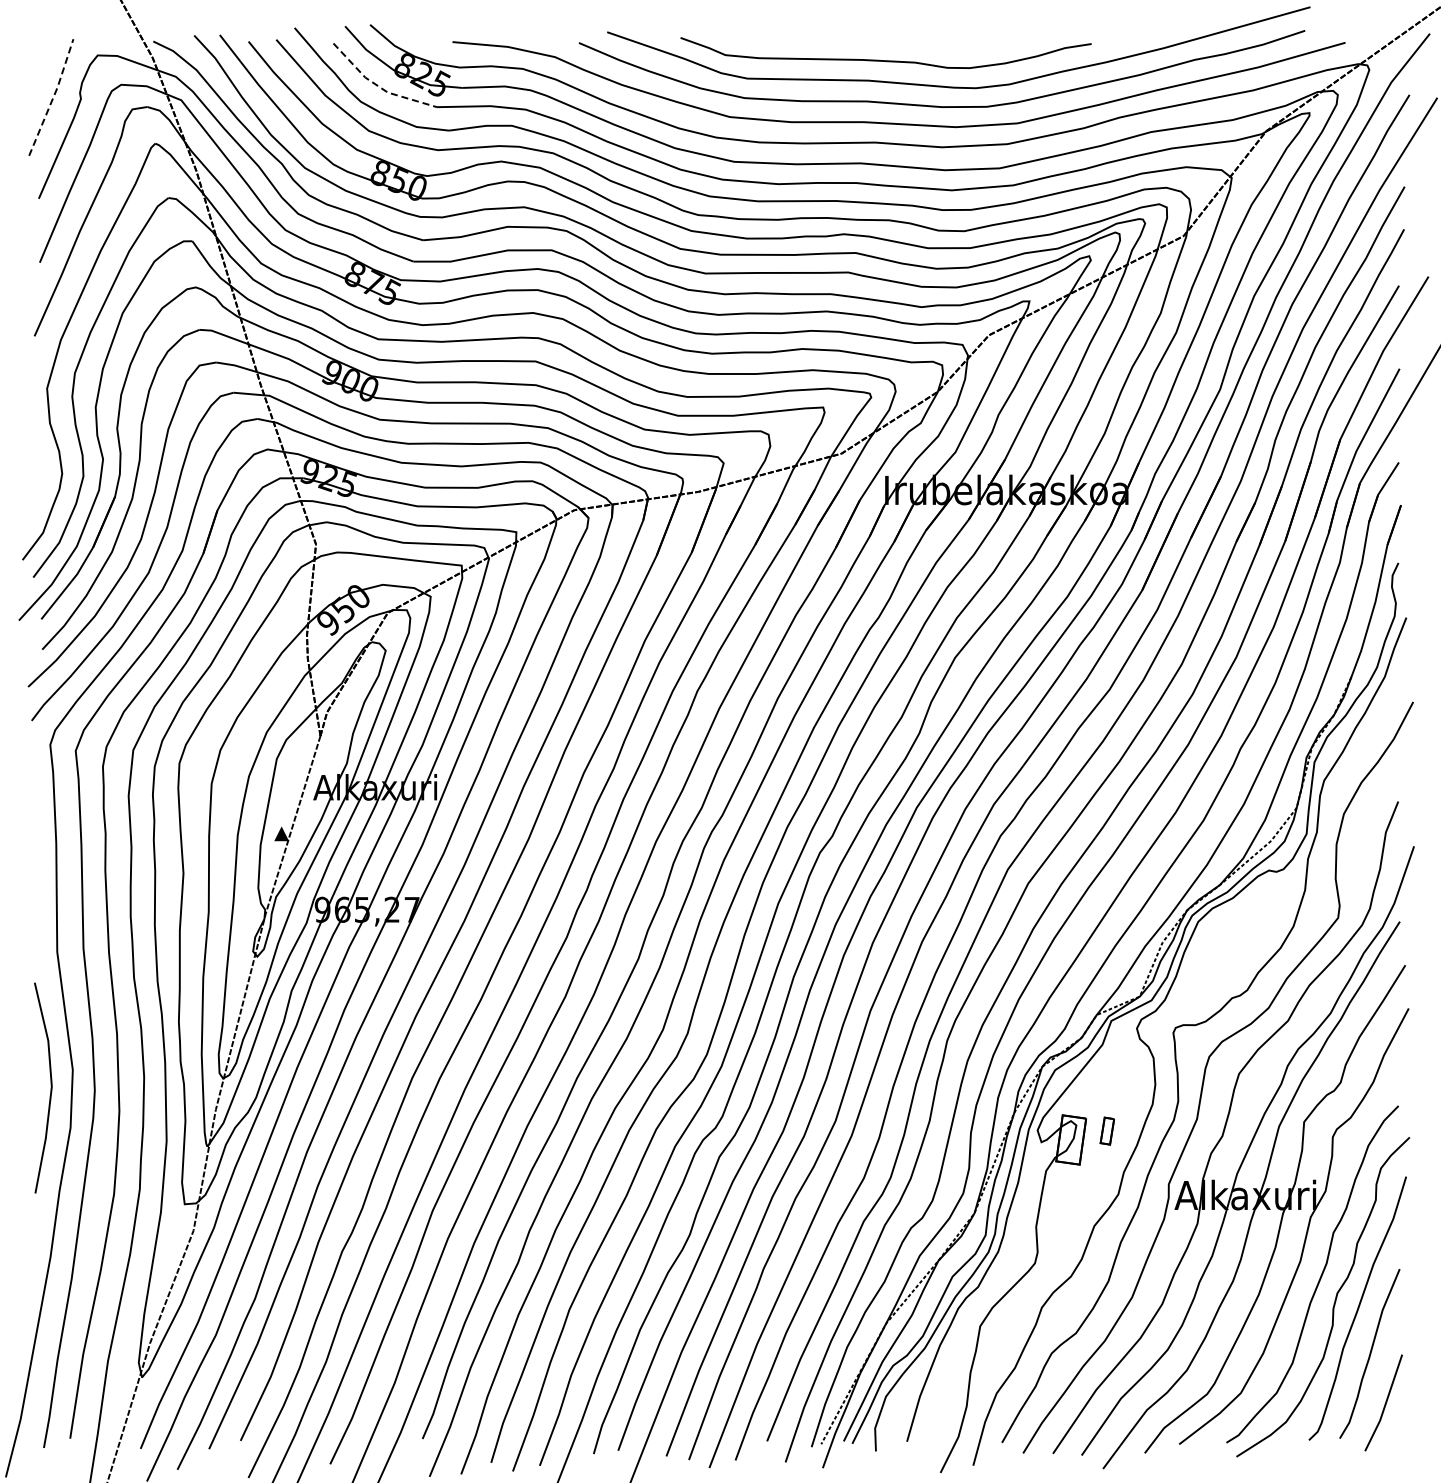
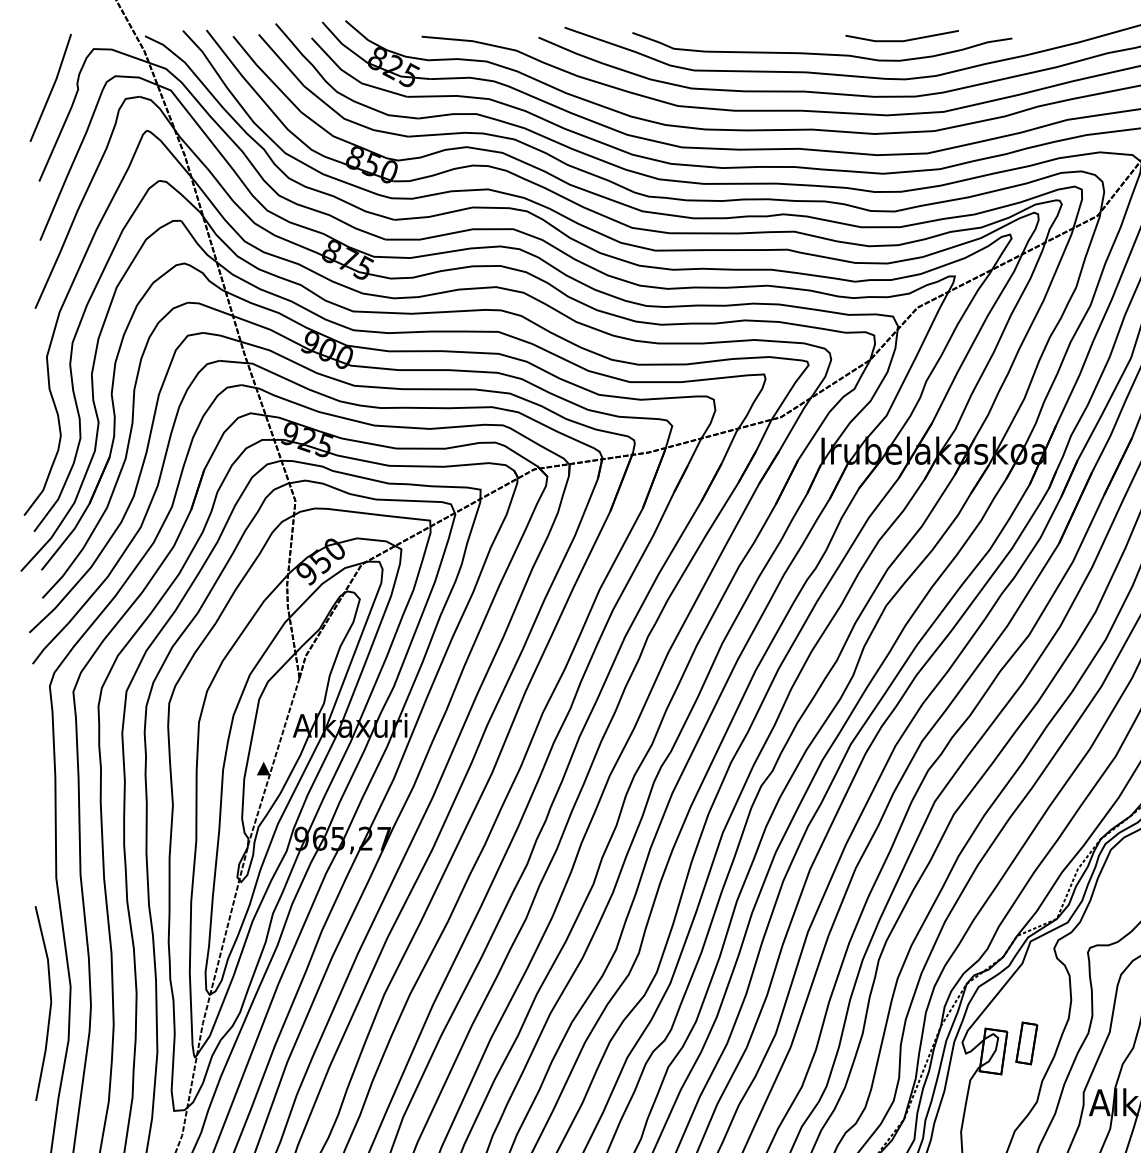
line: (974, 45) -> (904, 39), added
line: (379, 86) -> (354, 77), dashed -> solid
line: (53, 97) -> (52, 87), dashed -> solid
part: (1107, 1130) -> (1027, 1042), size x1.67

